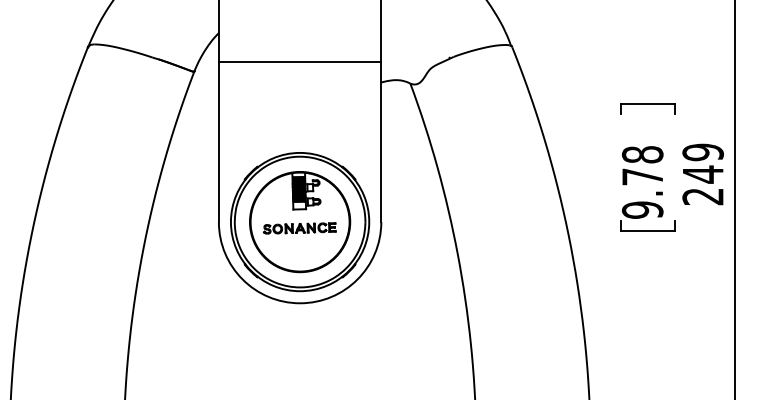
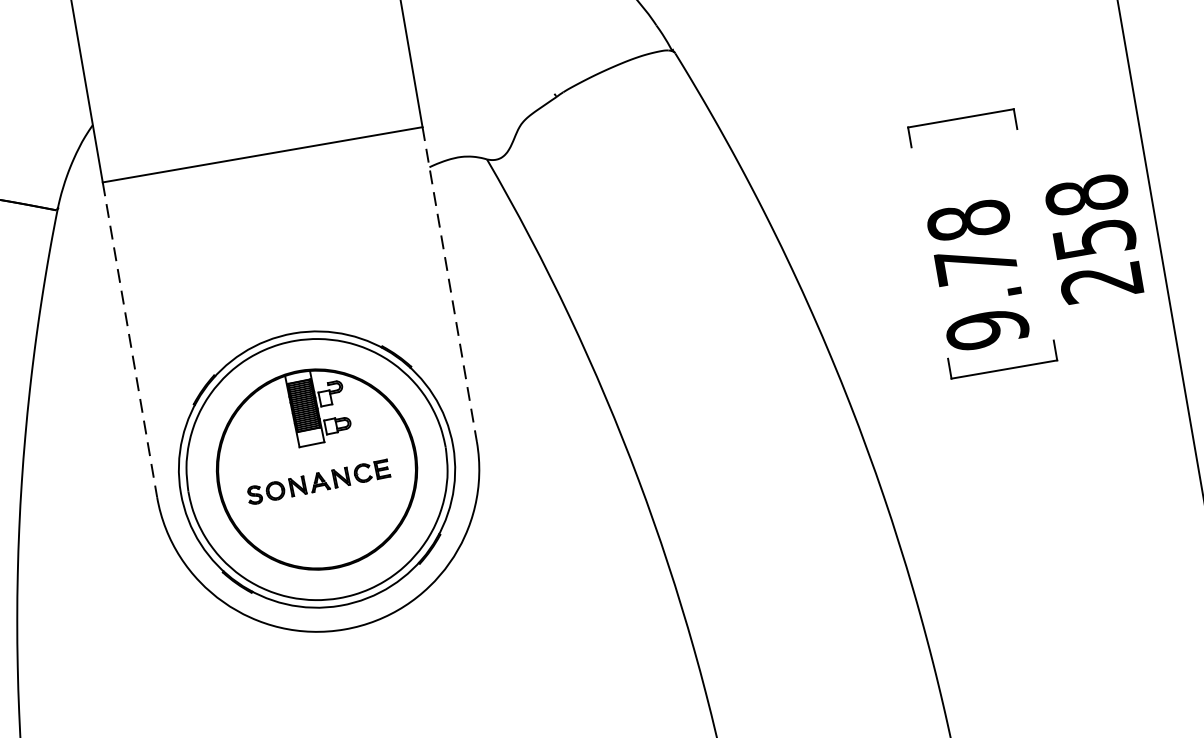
line: (218, 142) -> (129, 340), solid -> dashed
line: (381, 142) -> (450, 285), solid -> dashed
text: (702, 163) -> (1089, 217), 249 -> 258

